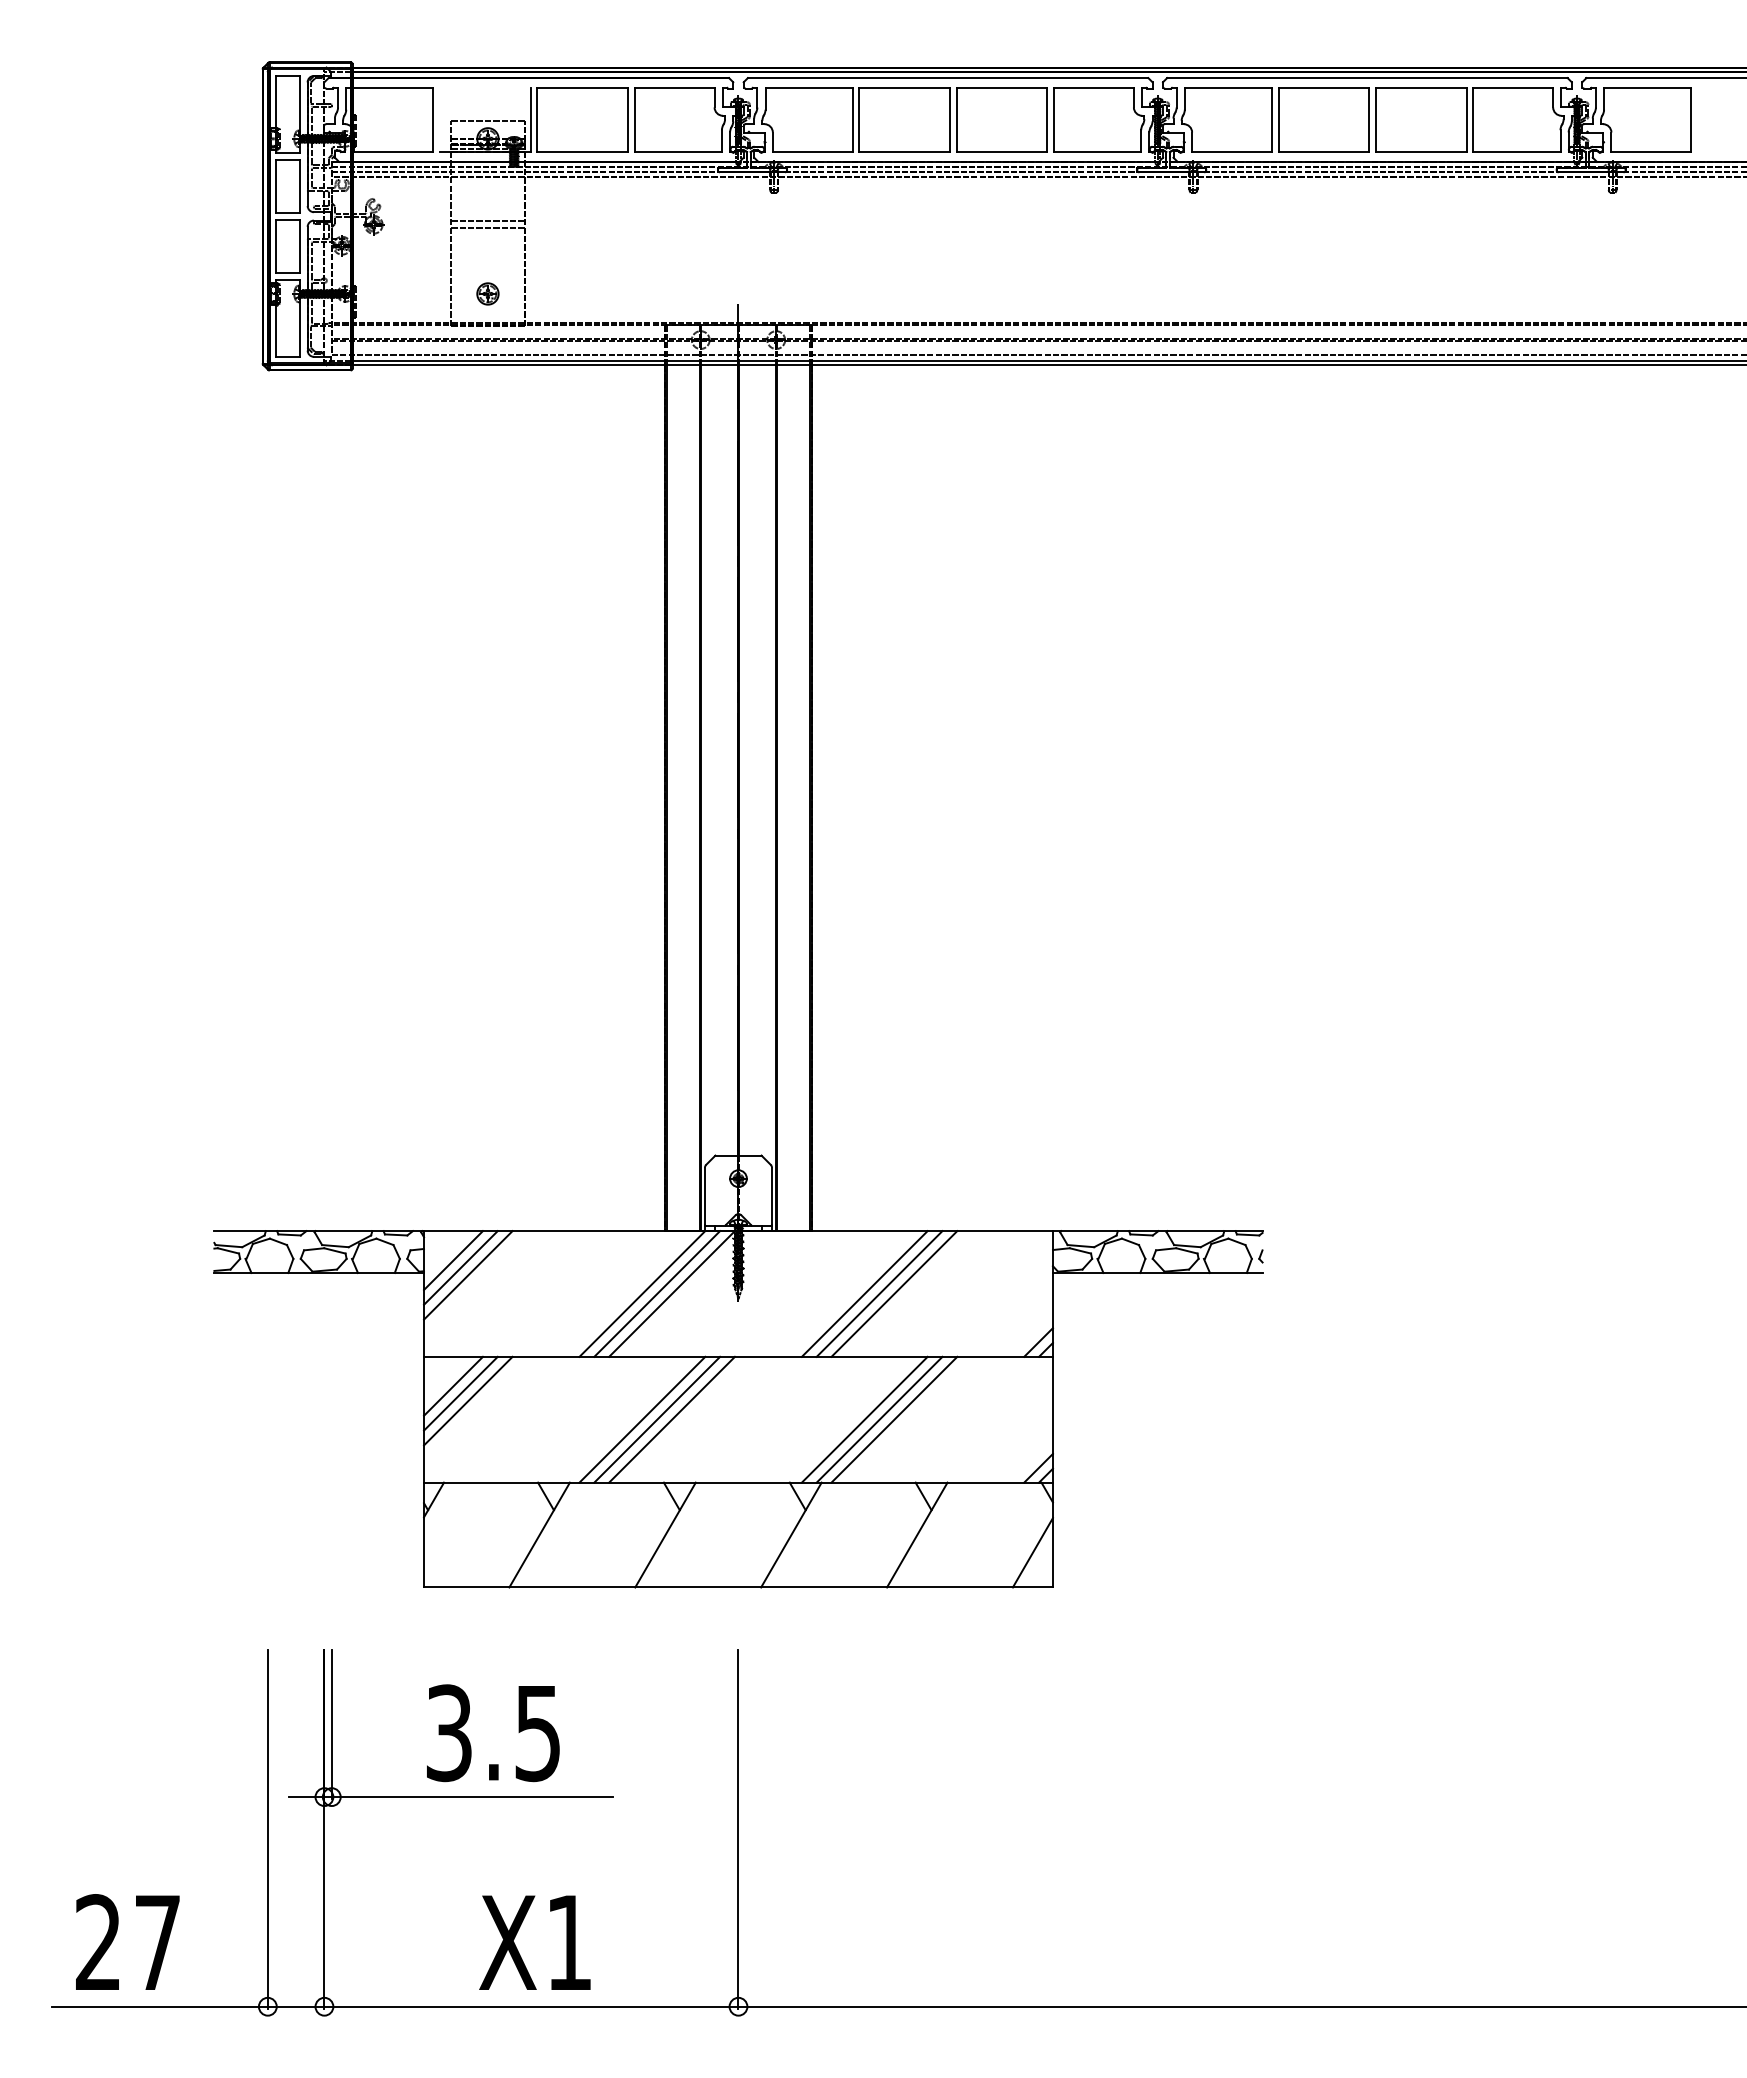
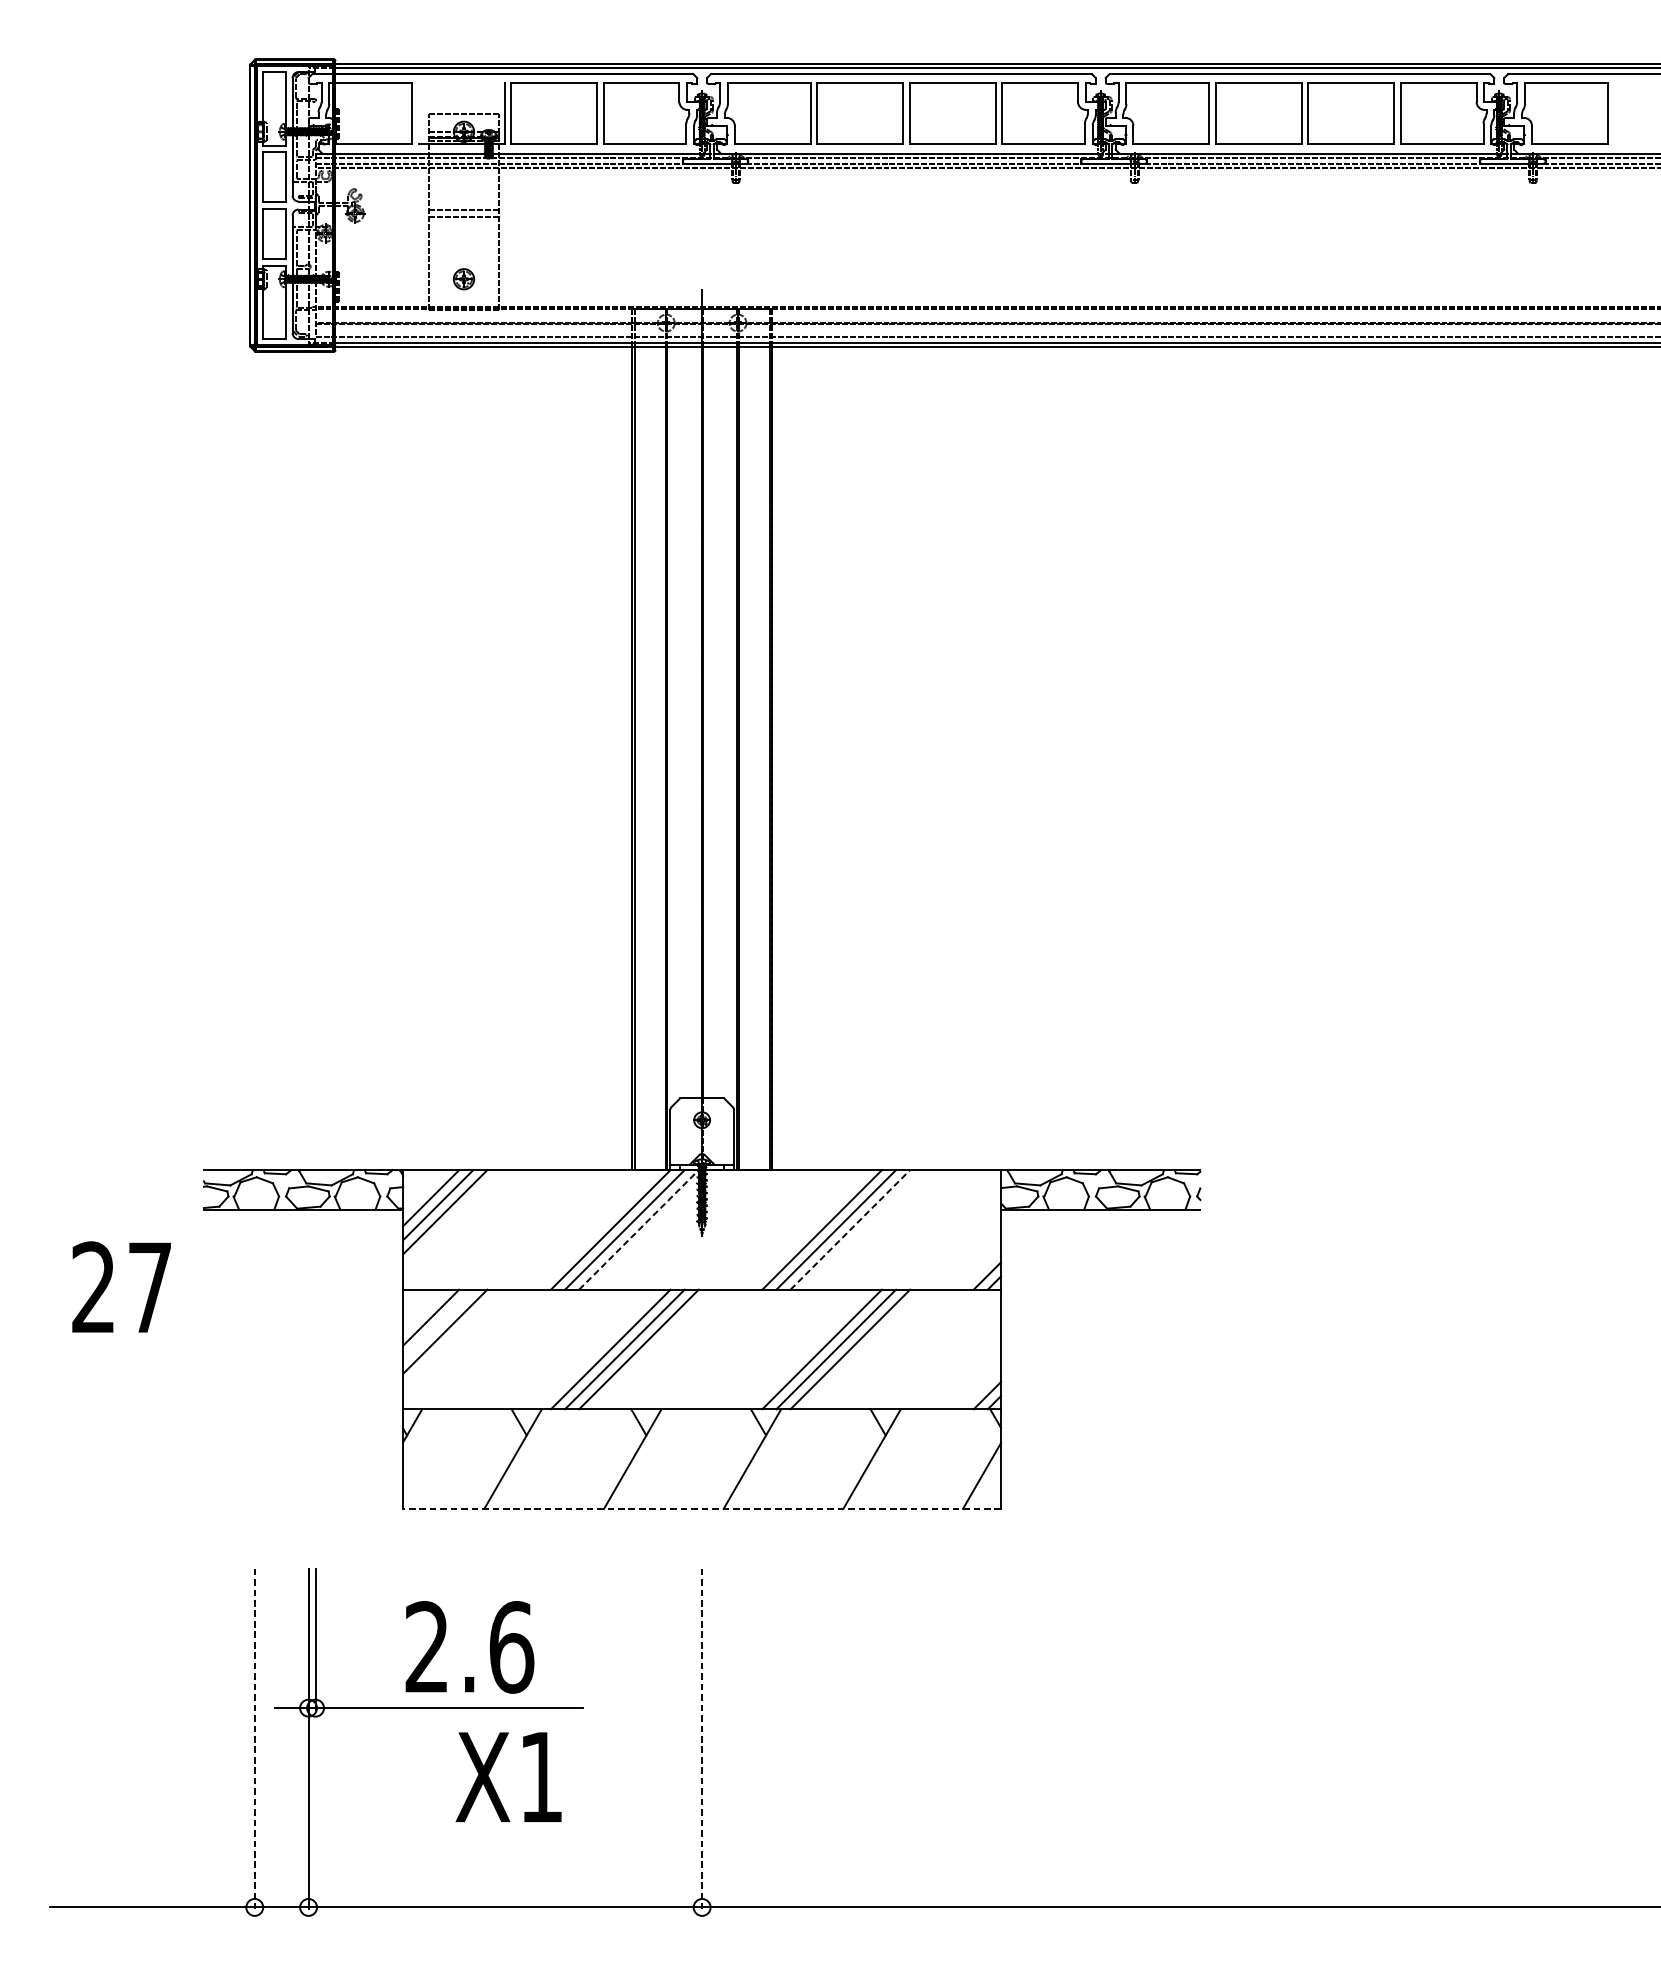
line: (672, 1293) -> (639, 1229), solid -> dashed
line: (894, 1293) -> (850, 1229), solid -> dashed
line: (460, 1393) -> (437, 1324), removed
line: (737, 1587) -> (701, 1508), solid -> dashed
text: (493, 1733) -> (469, 1647), 3.5 -> 2.6
line: (267, 1830) -> (254, 1739), solid -> dashed
line: (738, 1830) -> (702, 1739), solid -> dashed
text: (127, 1941) -> (121, 1286), moved
text: (534, 1942) -> (508, 1776), moved

